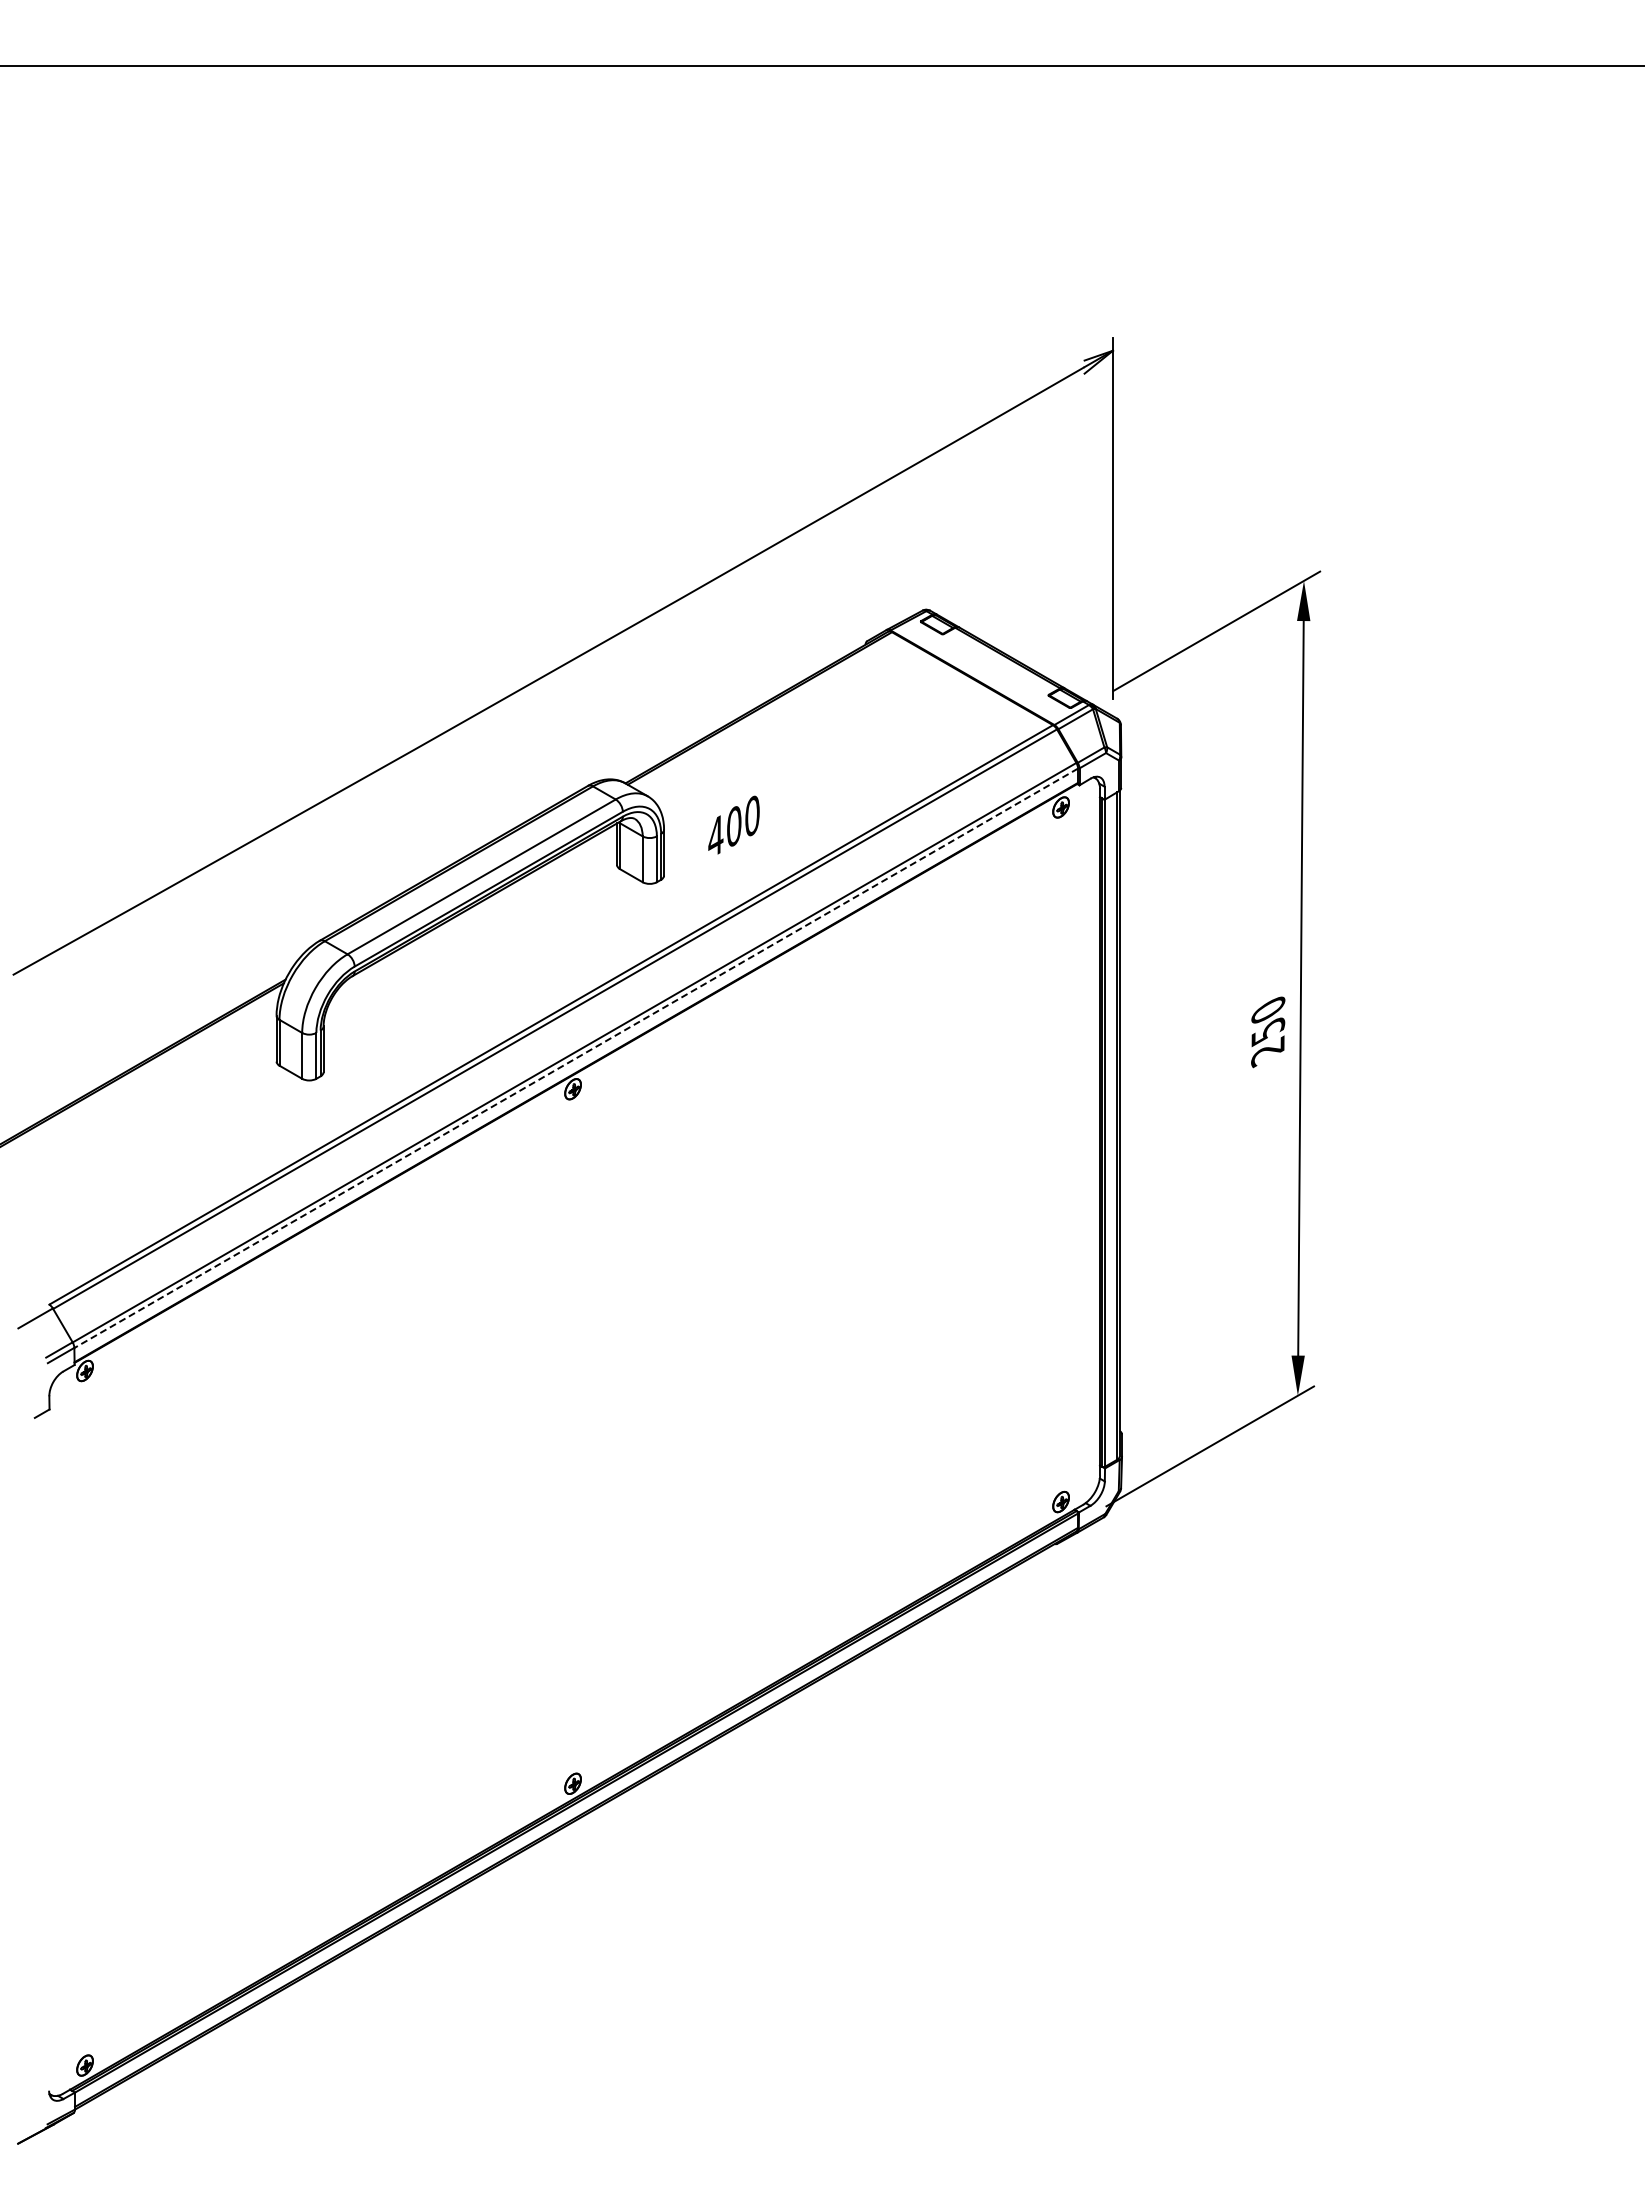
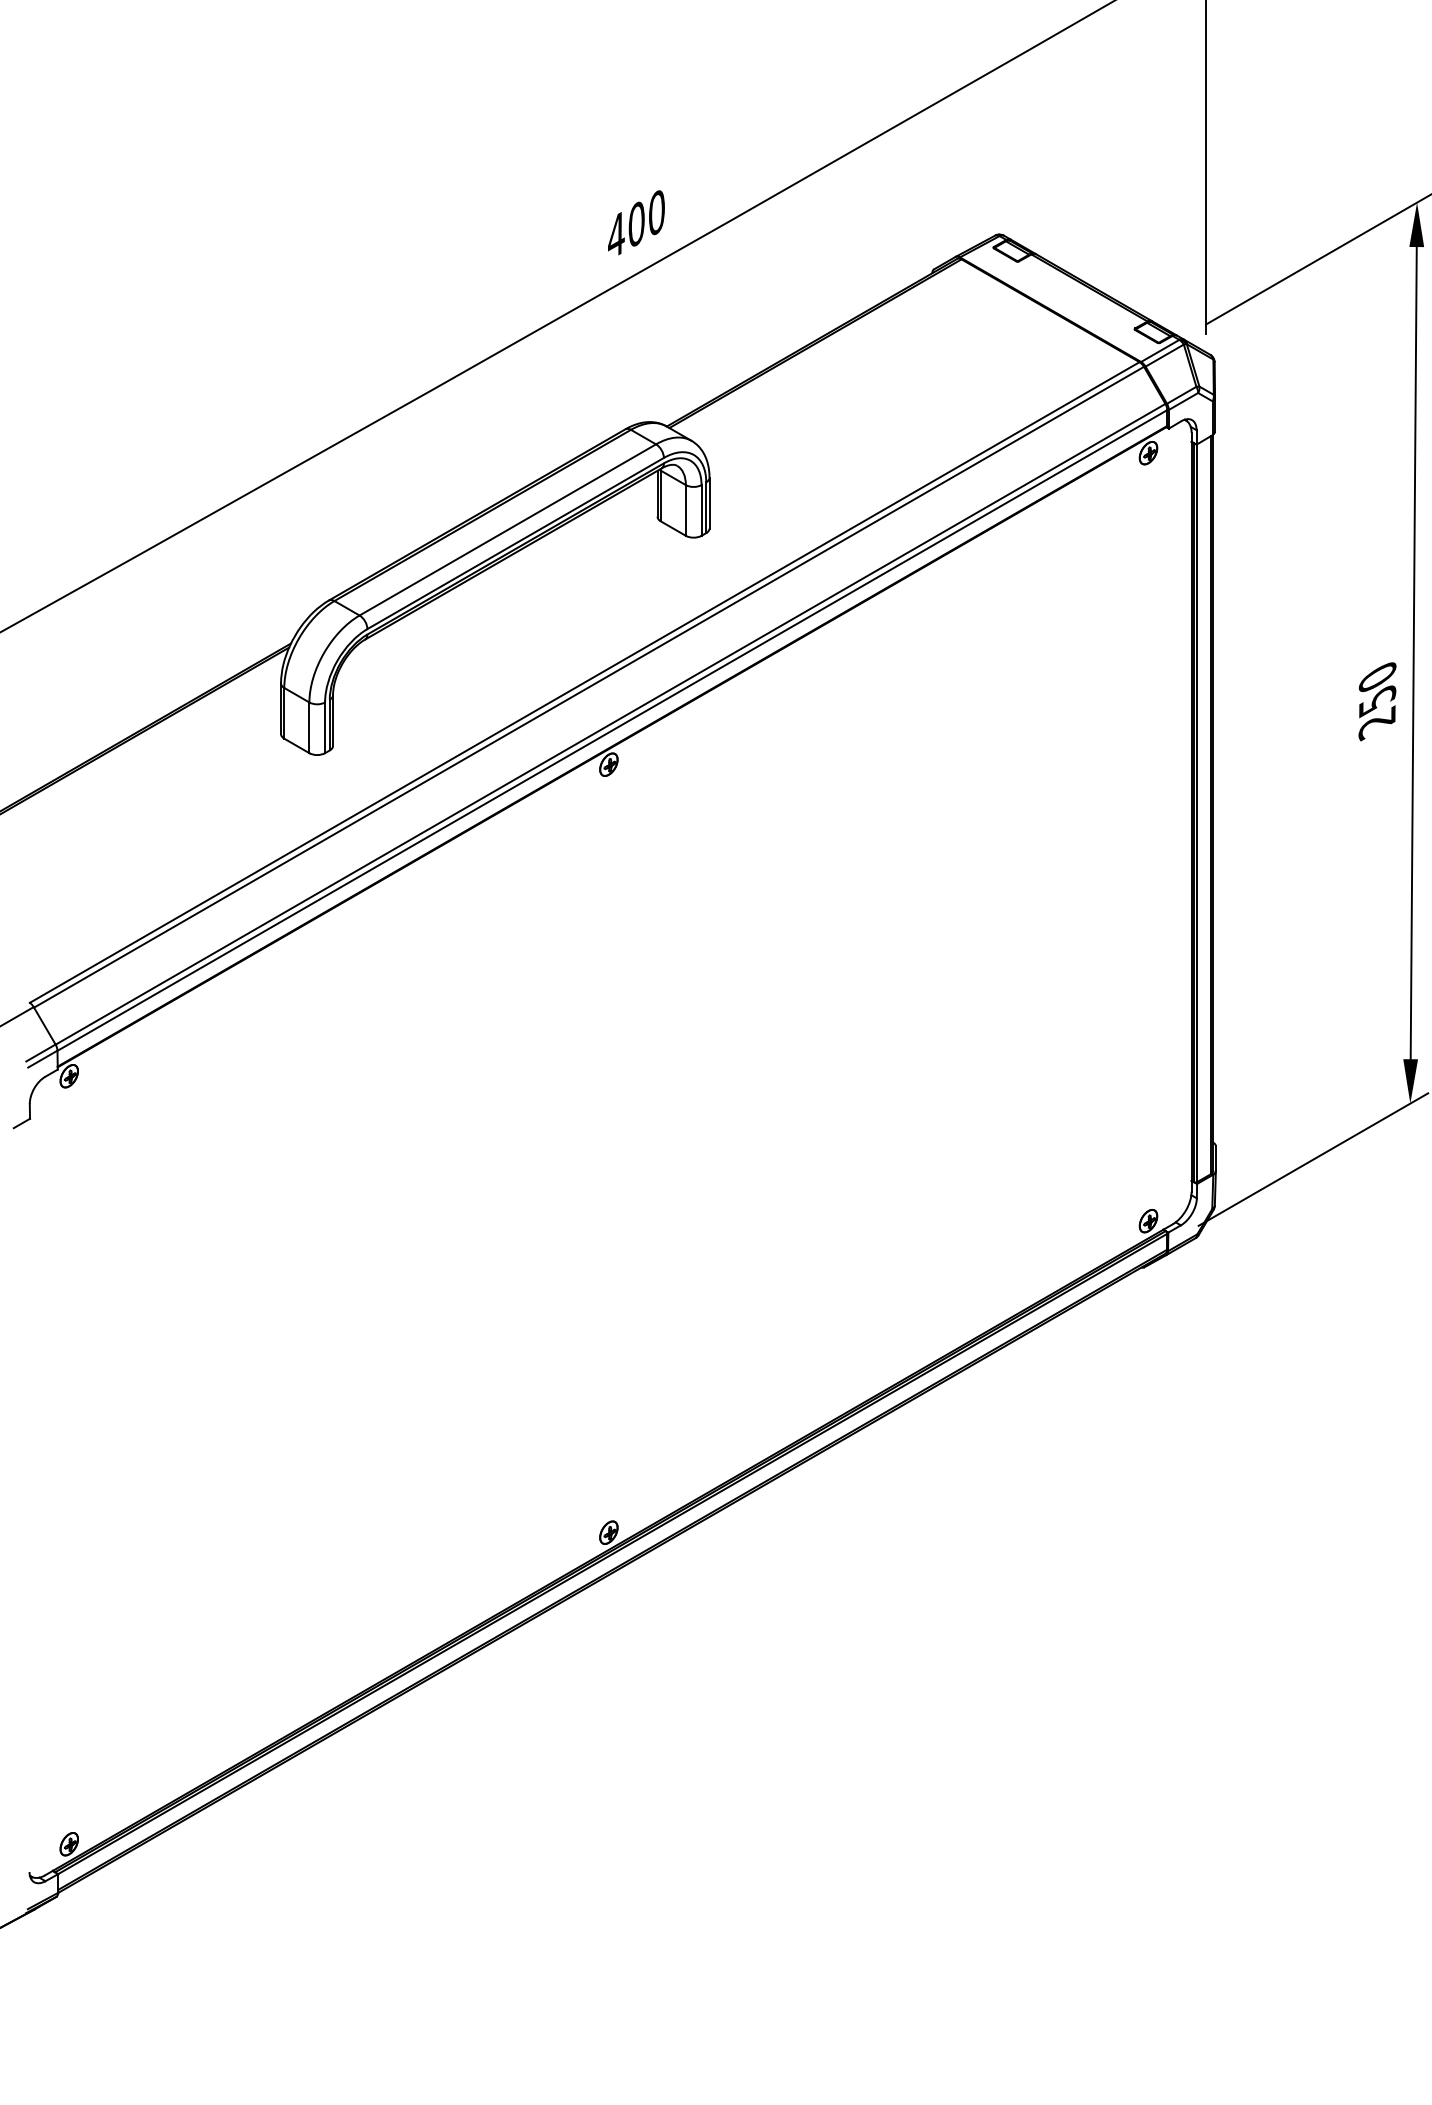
text: (733, 824) -> (635, 222), moved
line: (575, 1058) -> (611, 730), dashed -> solid

